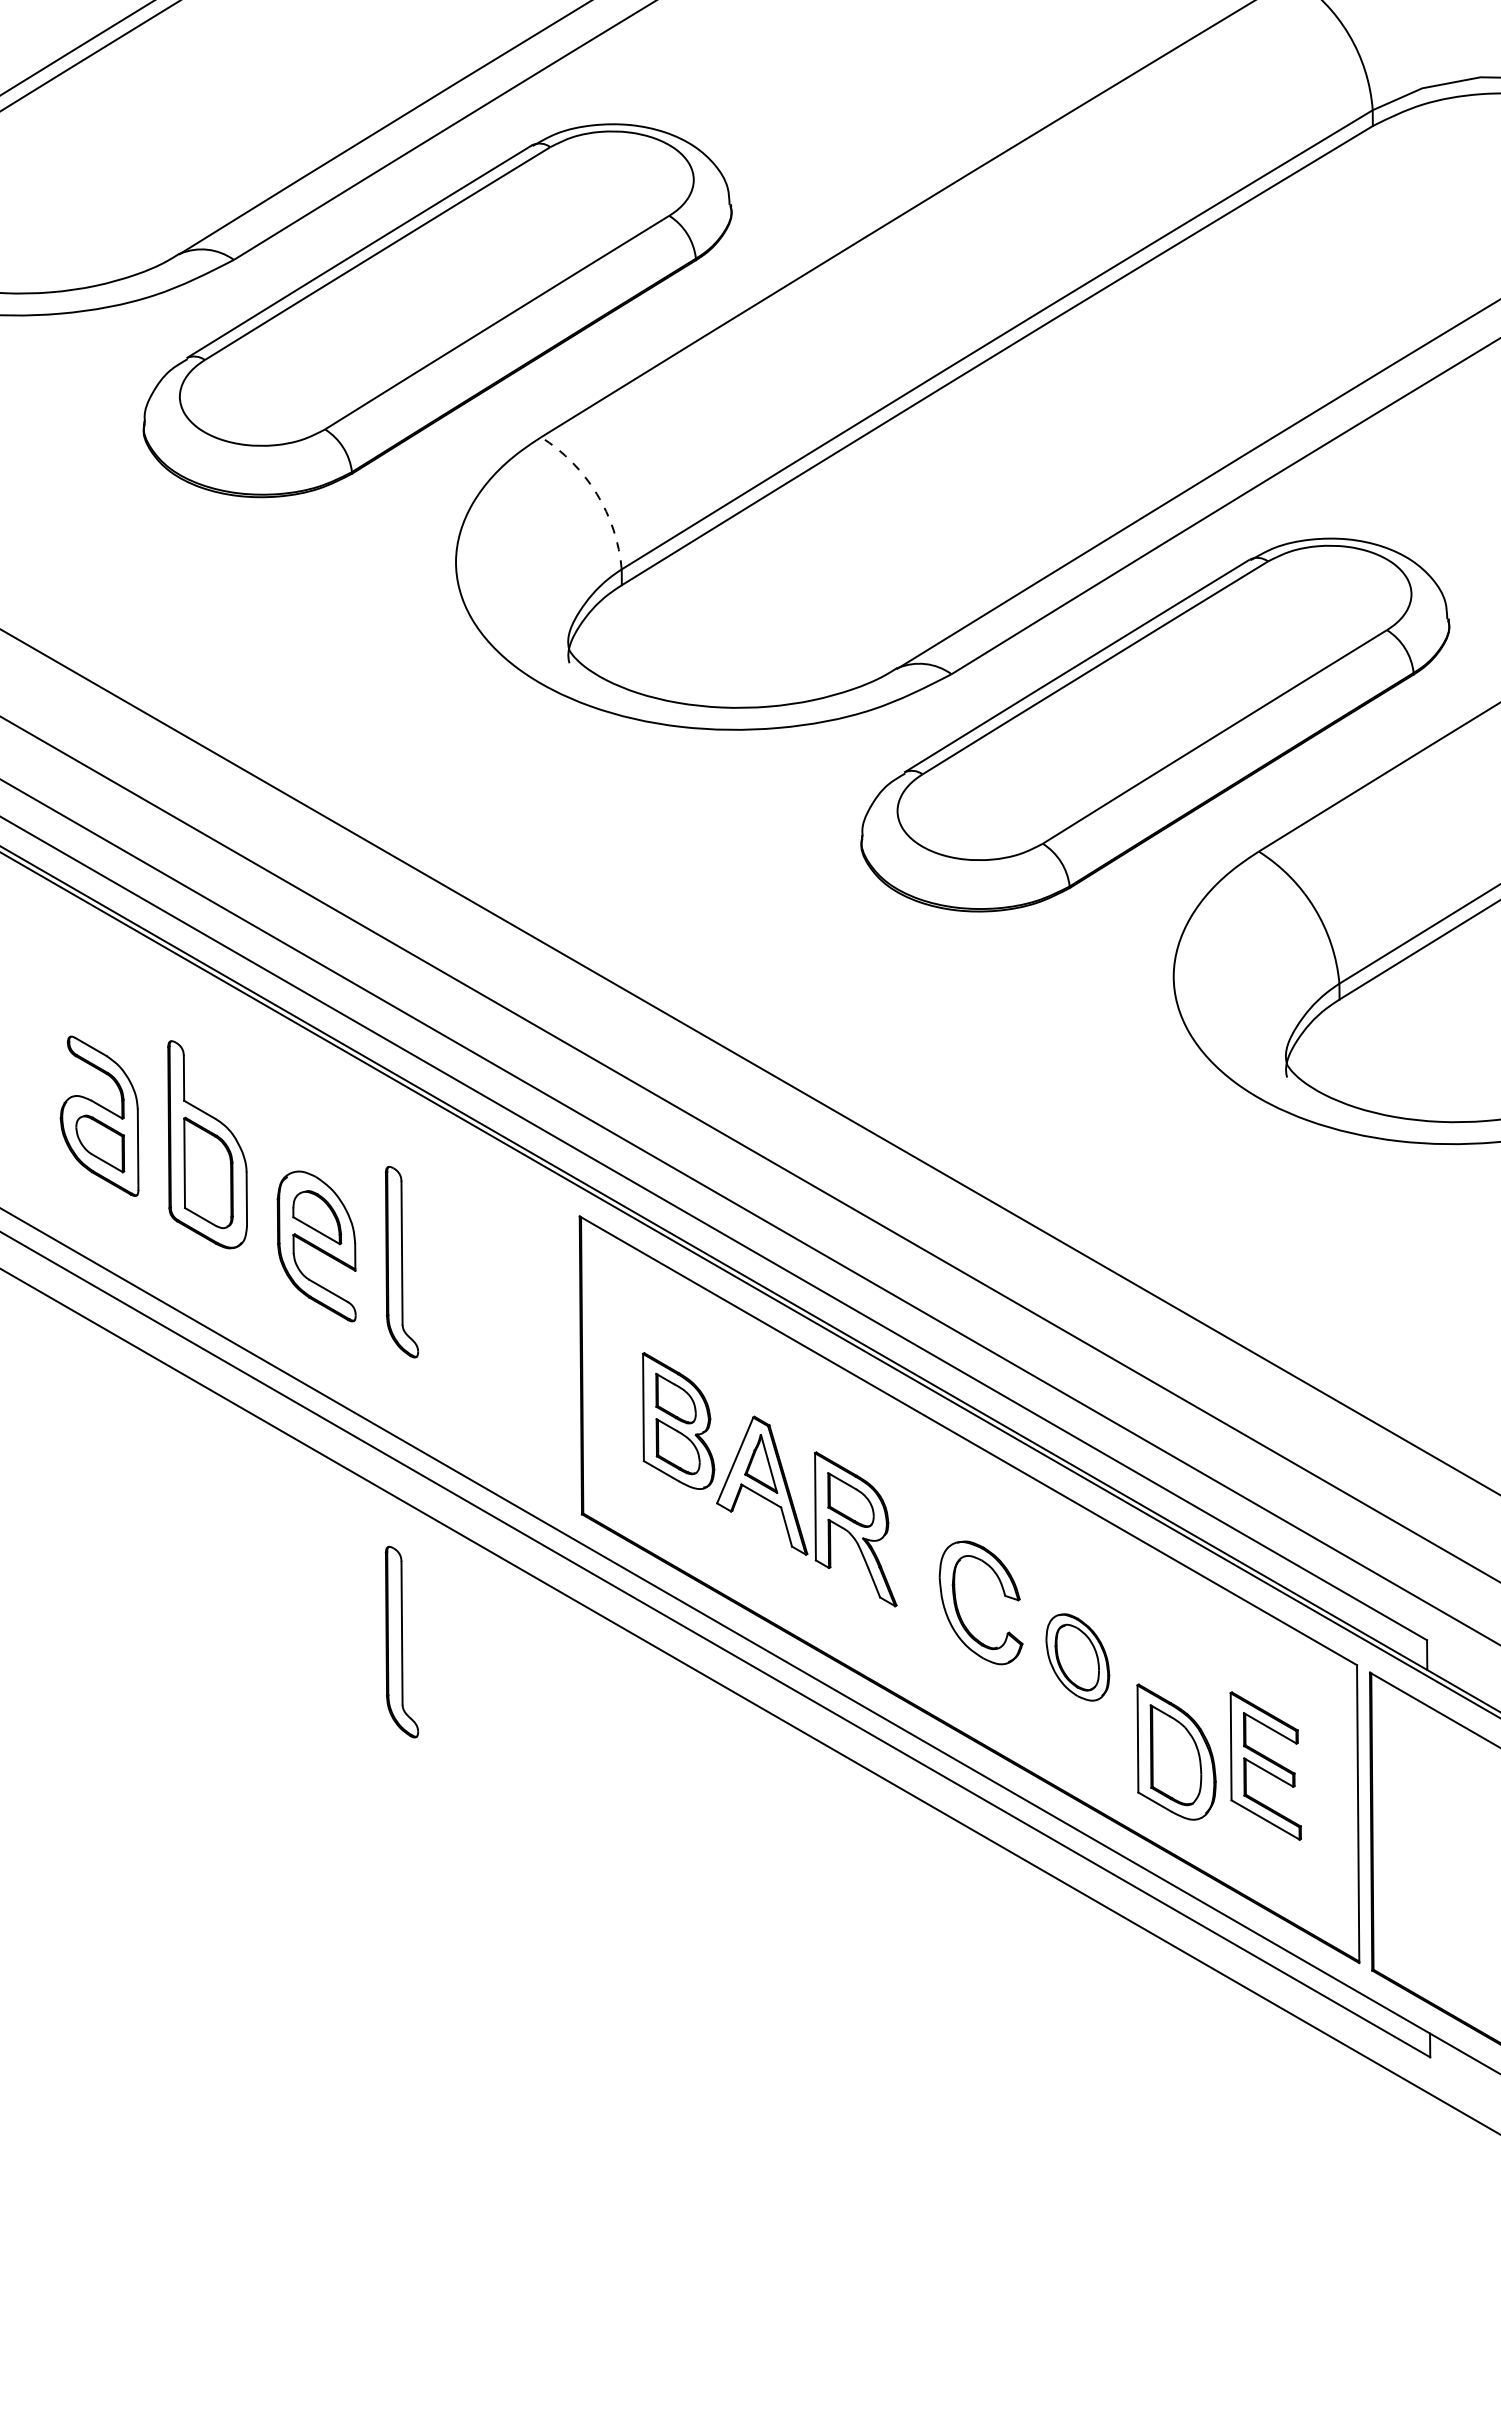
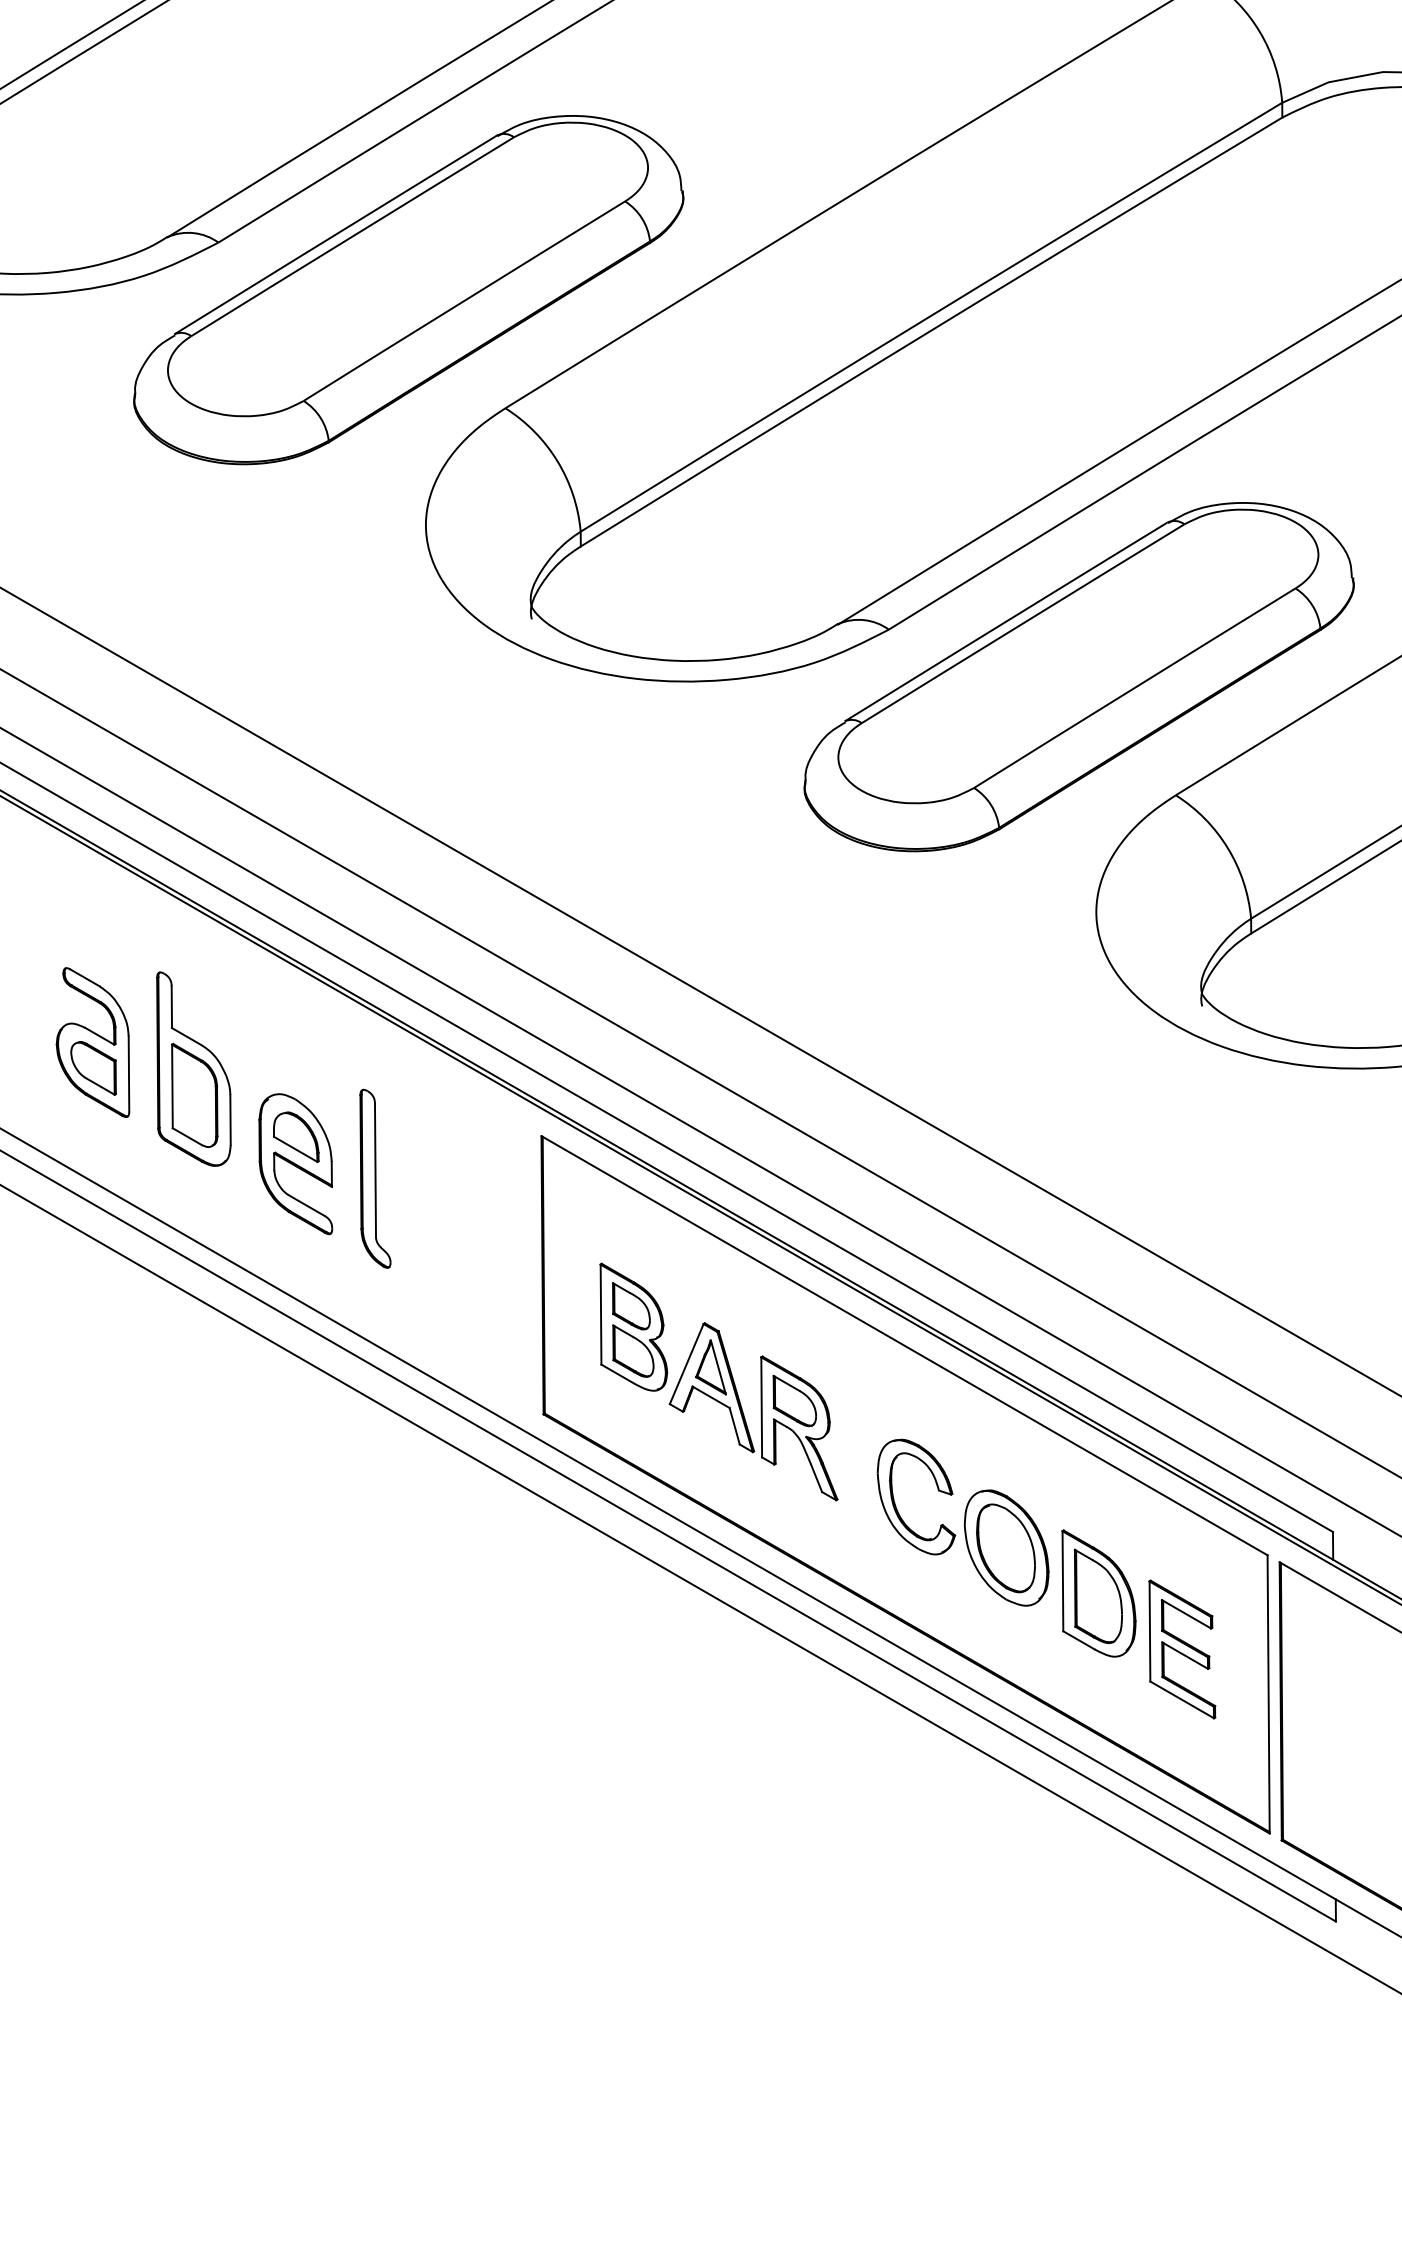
arc: (596, 493) -> (557, 460), dashed -> solid
part: (401, 1642) -> (374, 1534), removed
part: (1077, 1657) -> (1006, 1548), size x1.43
part: (1176, 1751) -> (1098, 1592), moved

